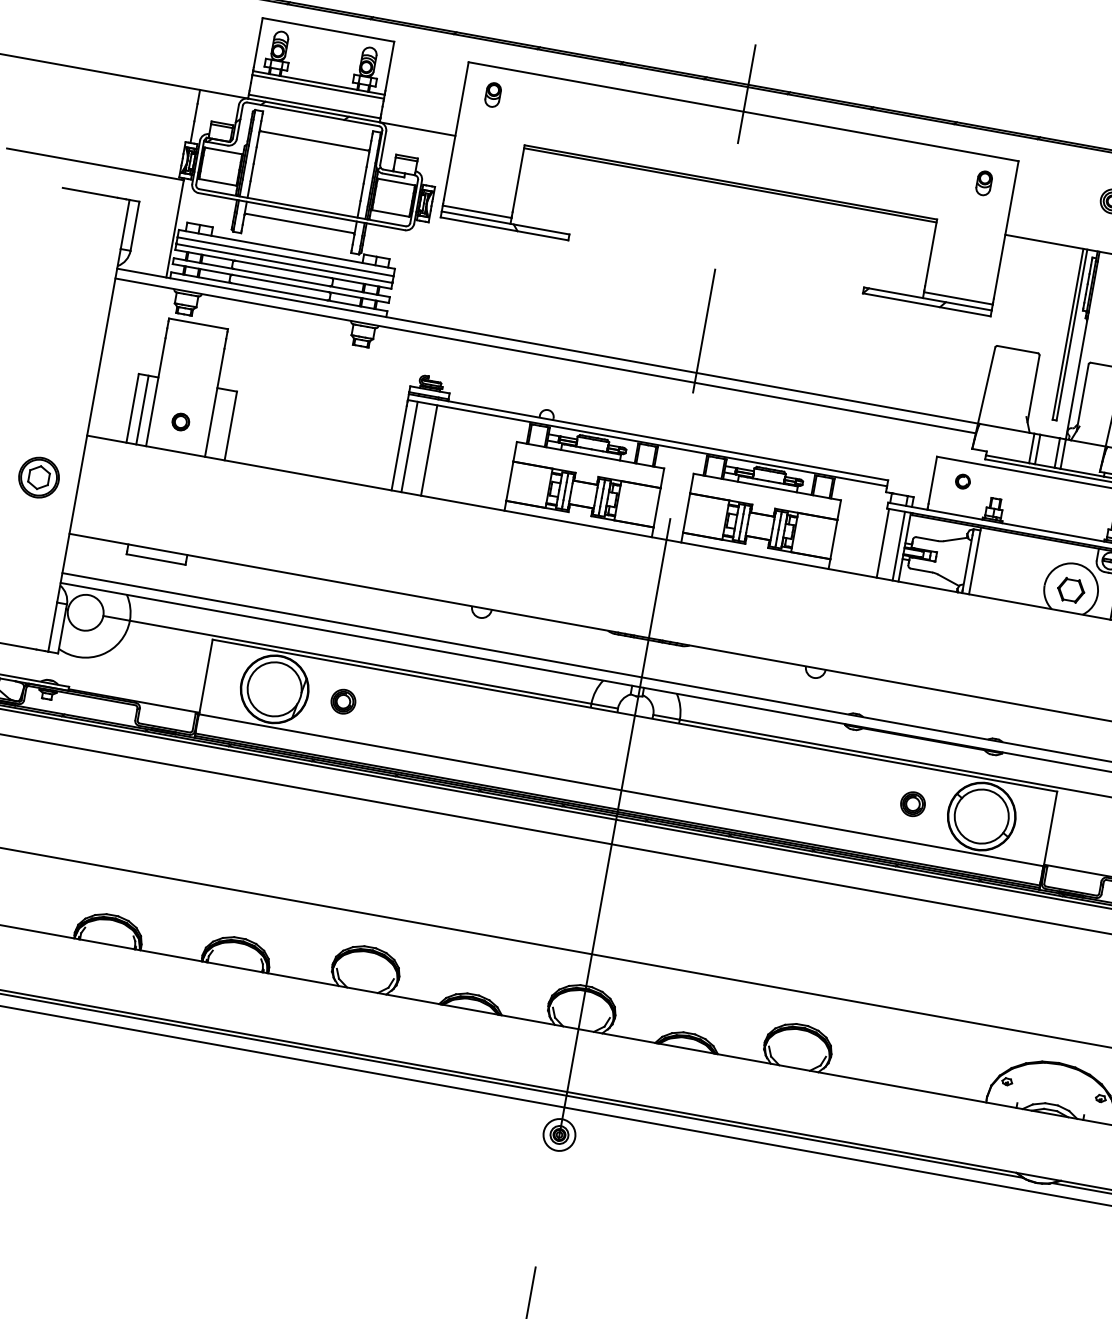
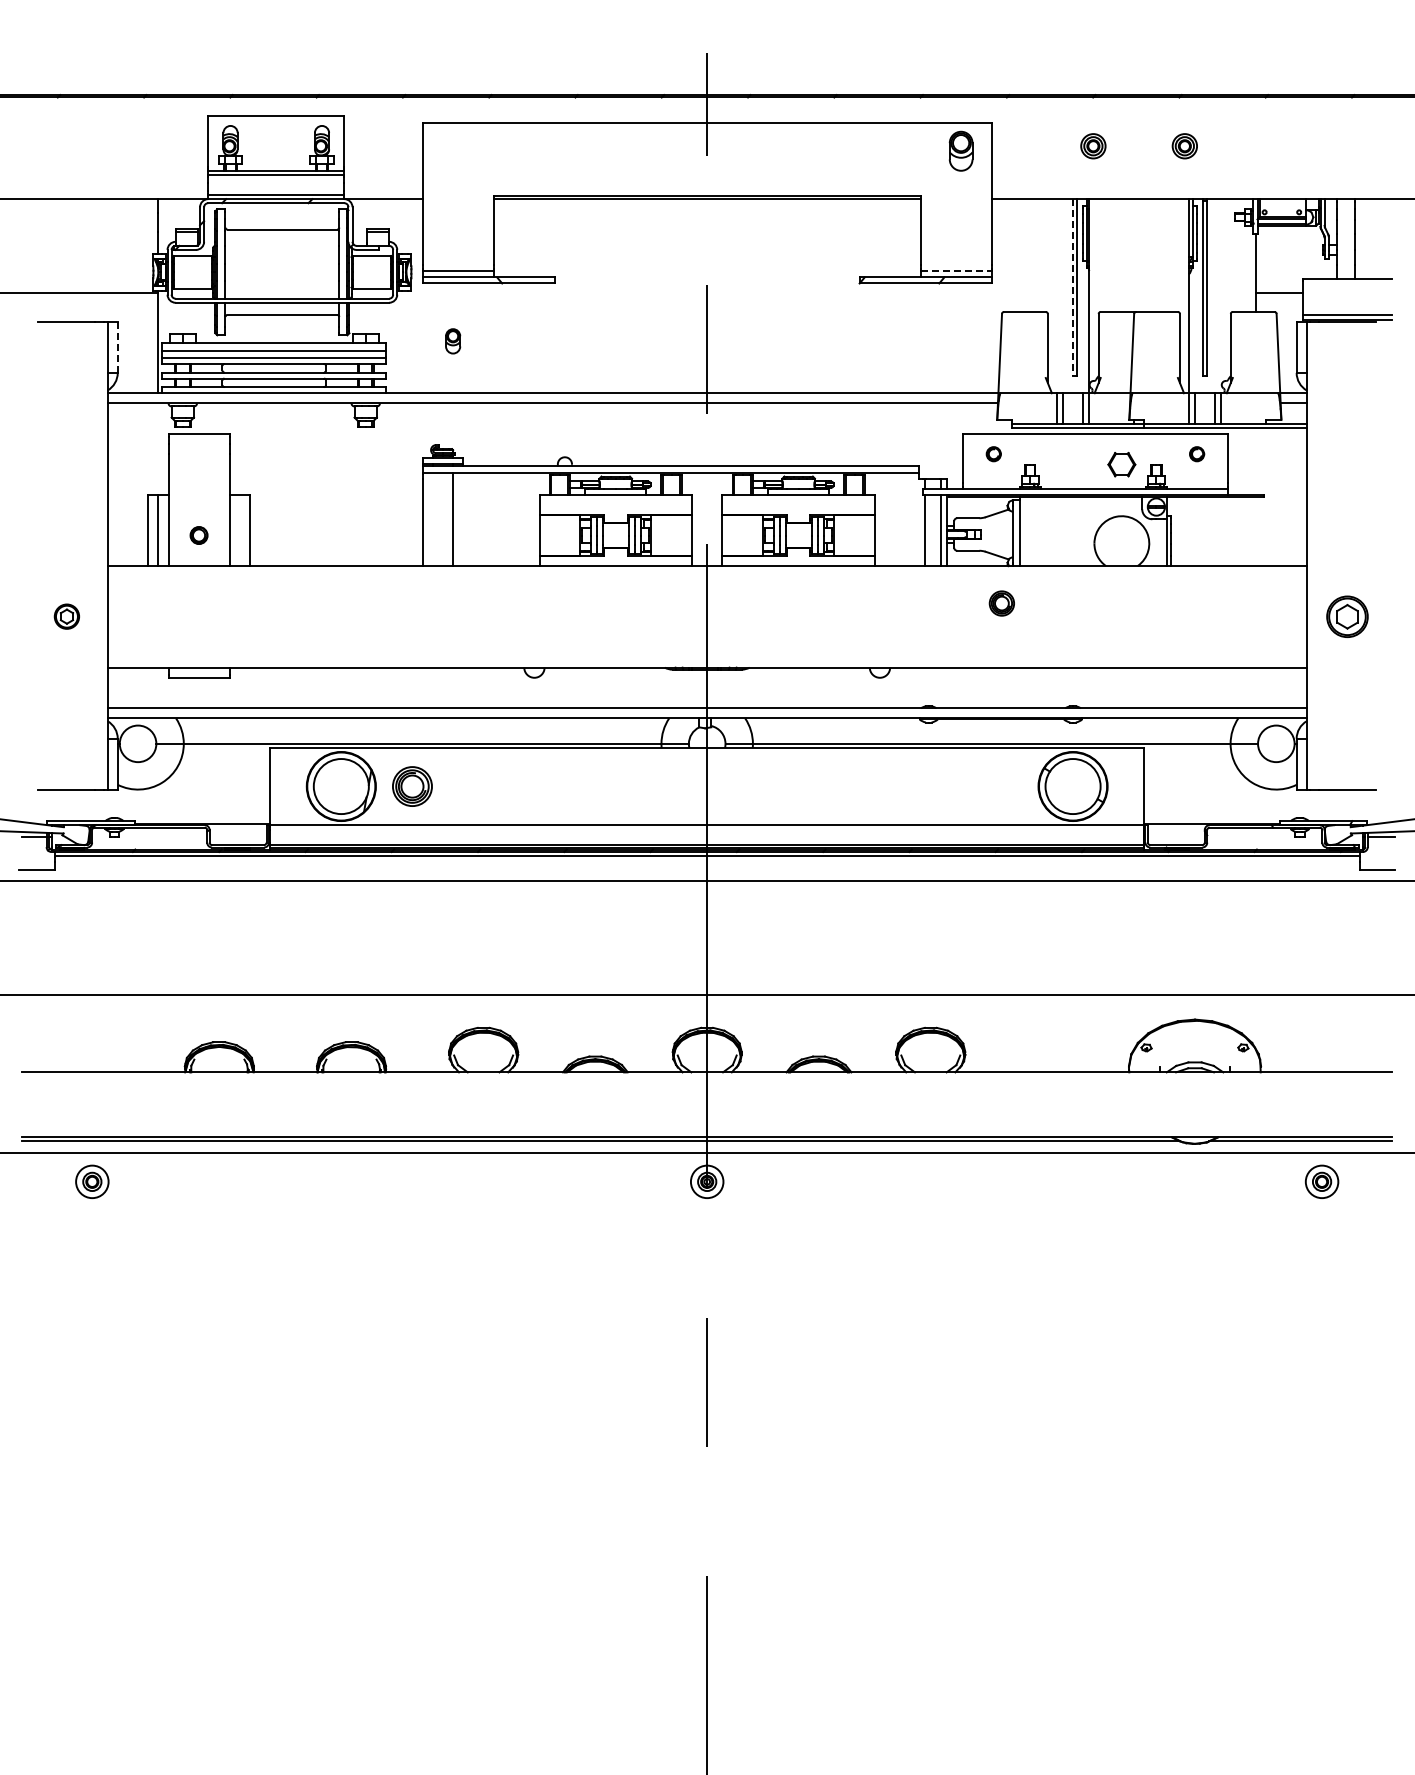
part: (493, 95) -> (453, 341), moved
part: (984, 183) -> (961, 151), size x1.6
line: (134, 226) -> (117, 347), solid -> dashed
line: (958, 298) -> (956, 271), solid -> dashed
line: (1067, 335) -> (1072, 288), solid -> dashed
line: (409, 447) -> (432, 519), removed
part: (38, 477) -> (66, 616), size x0.6
part: (1070, 590) -> (1121, 464), moved
part: (343, 701) -> (412, 786), size x1.6
part: (912, 804) -> (1001, 603), moved

